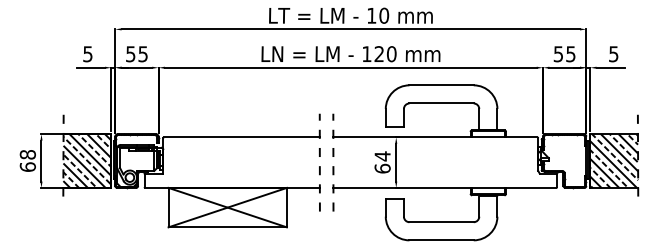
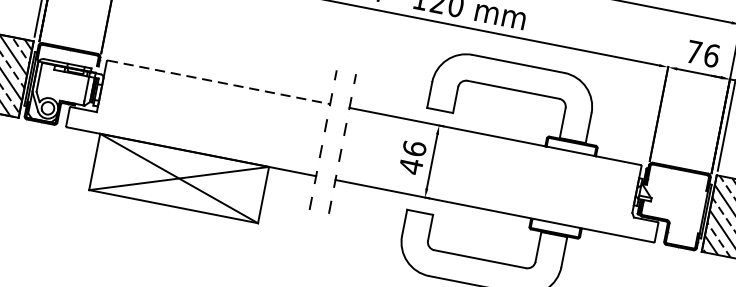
text: (564, 54) -> (702, 54), 55 -> 76
line: (241, 137) -> (218, 82), solid -> dashed
text: (382, 162) -> (412, 157), 64 -> 46

